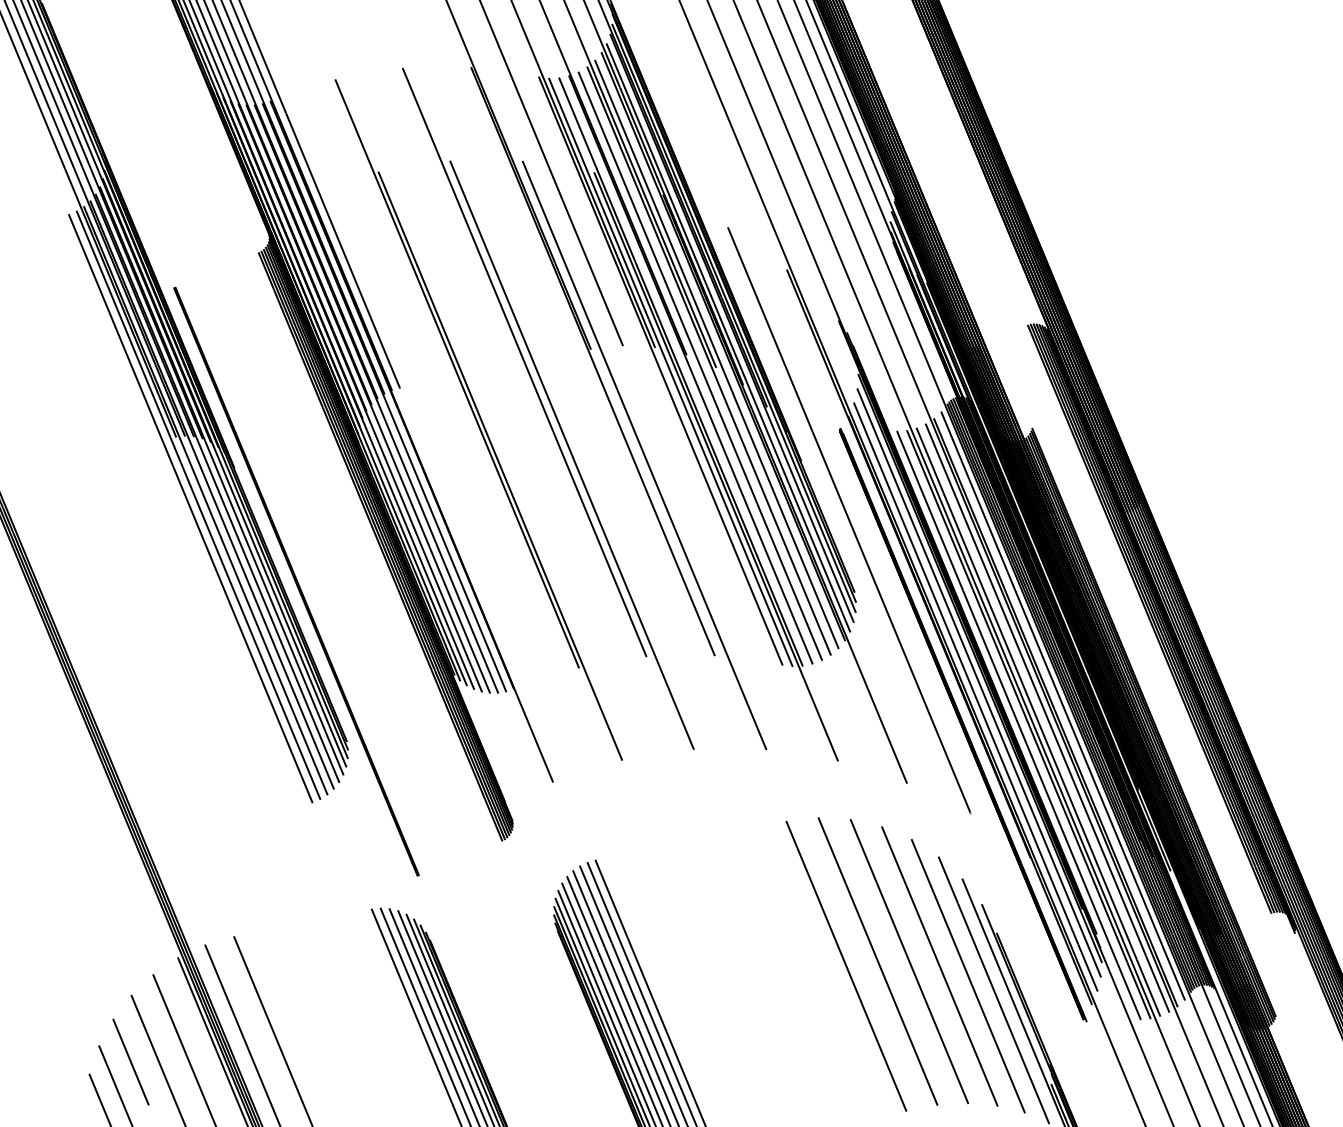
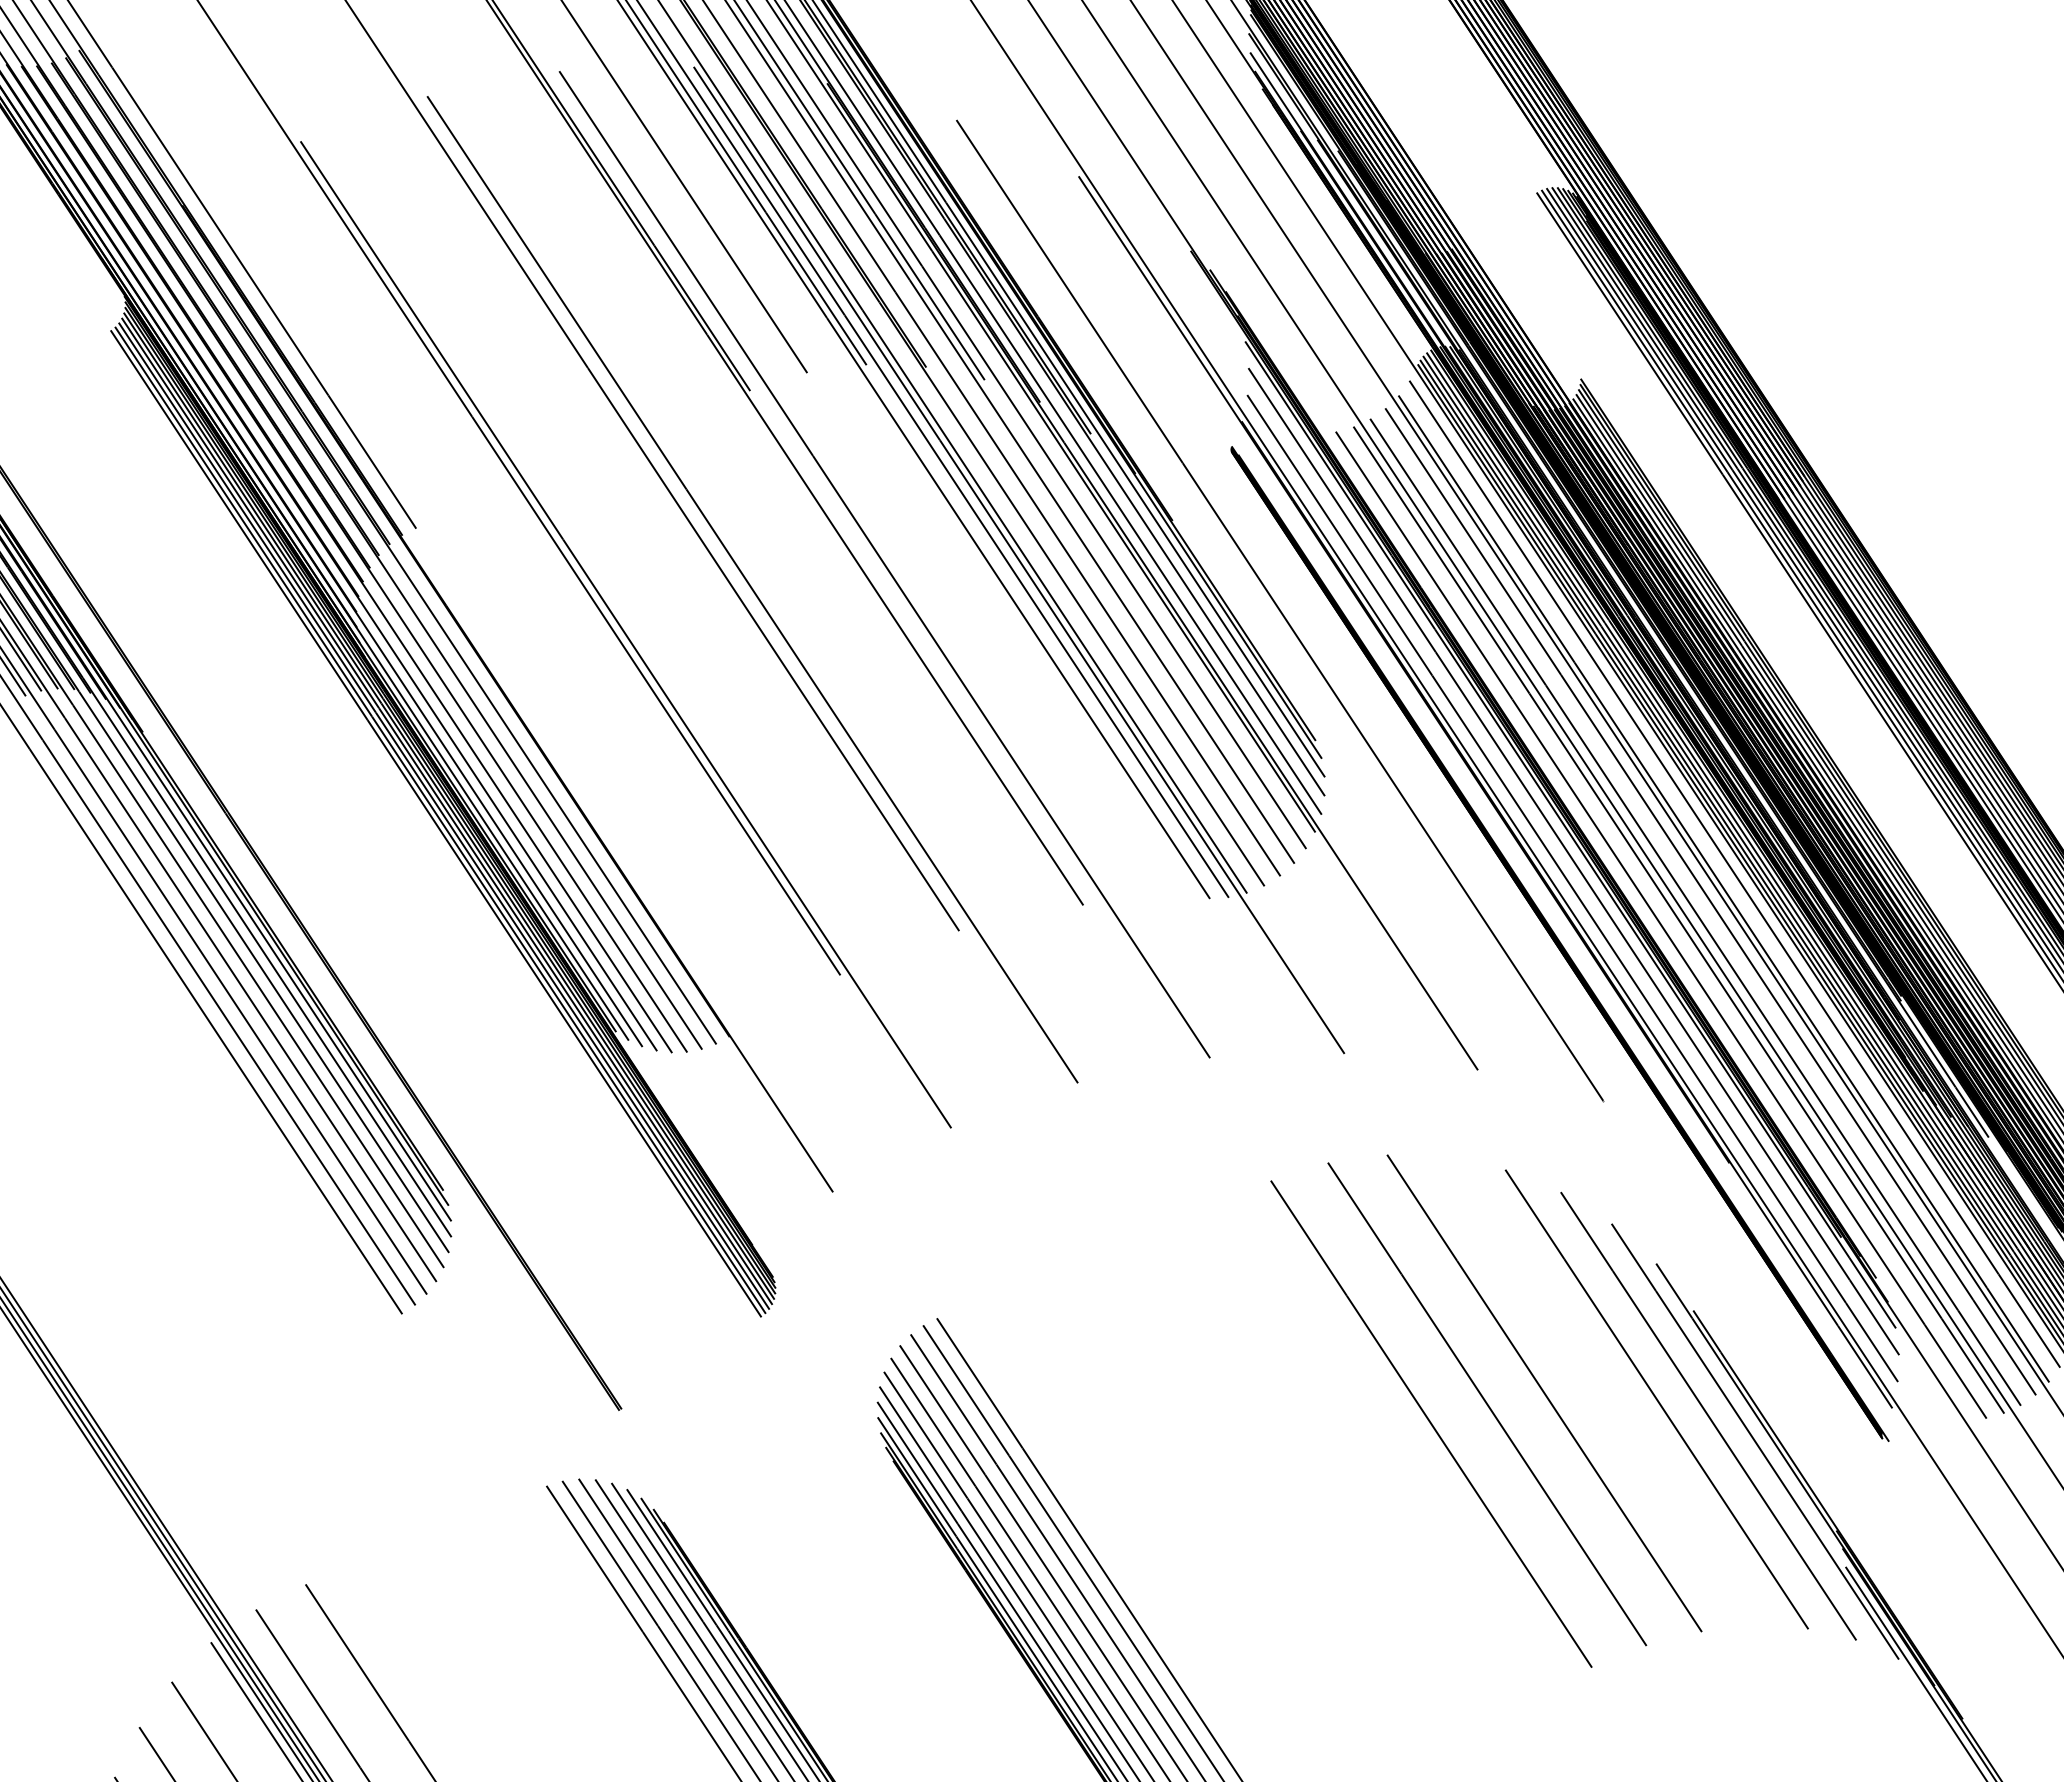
line: (939, 966) -> (1601, 1391), removed

